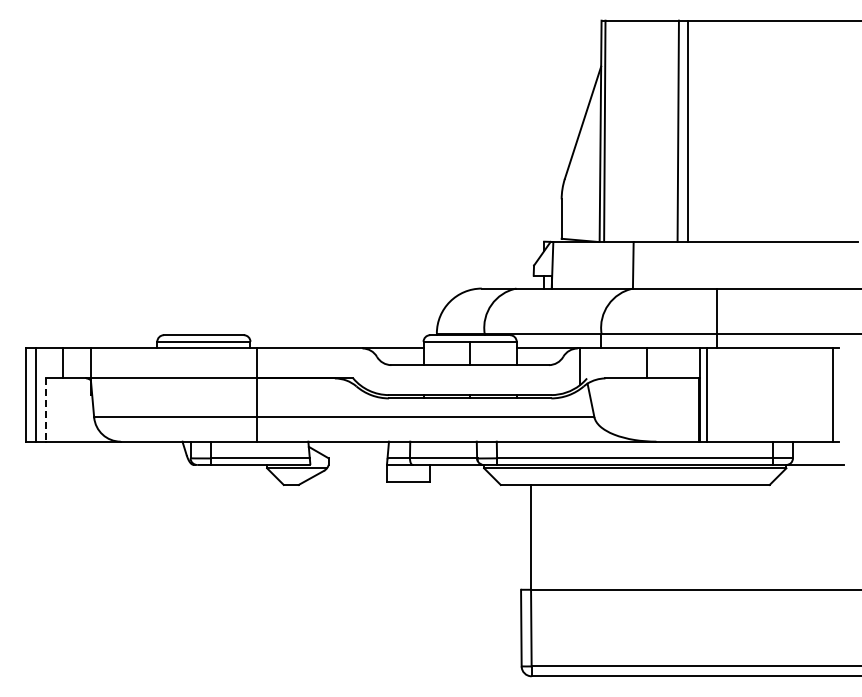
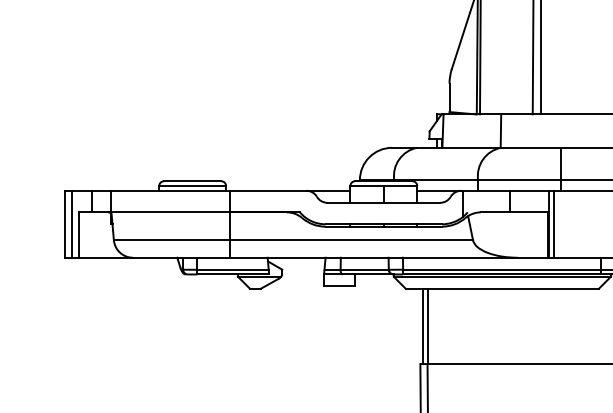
line: (45, 410) -> (78, 235), dashed -> solid
line: (524, 536) -> (422, 325), added

